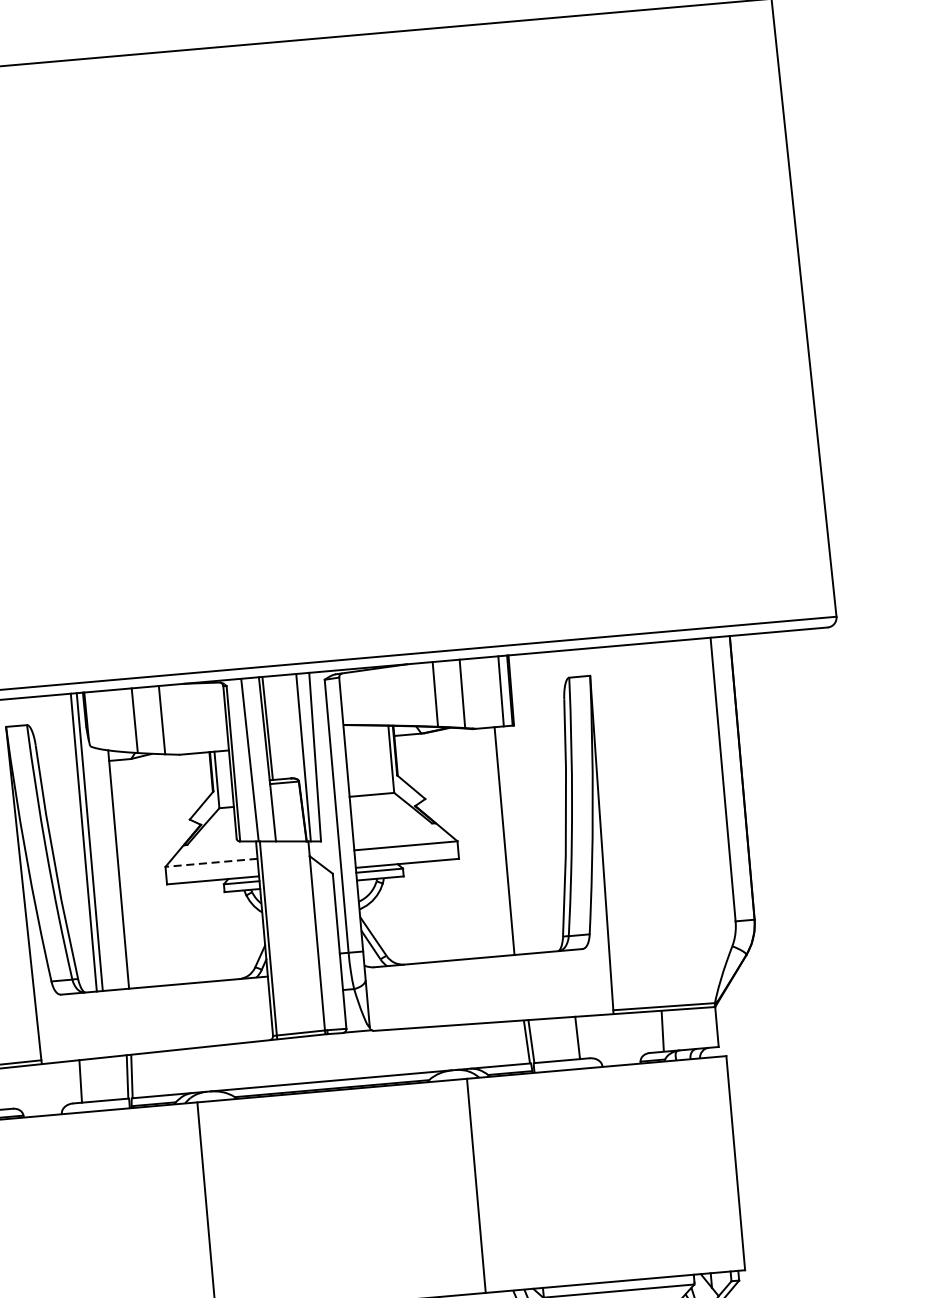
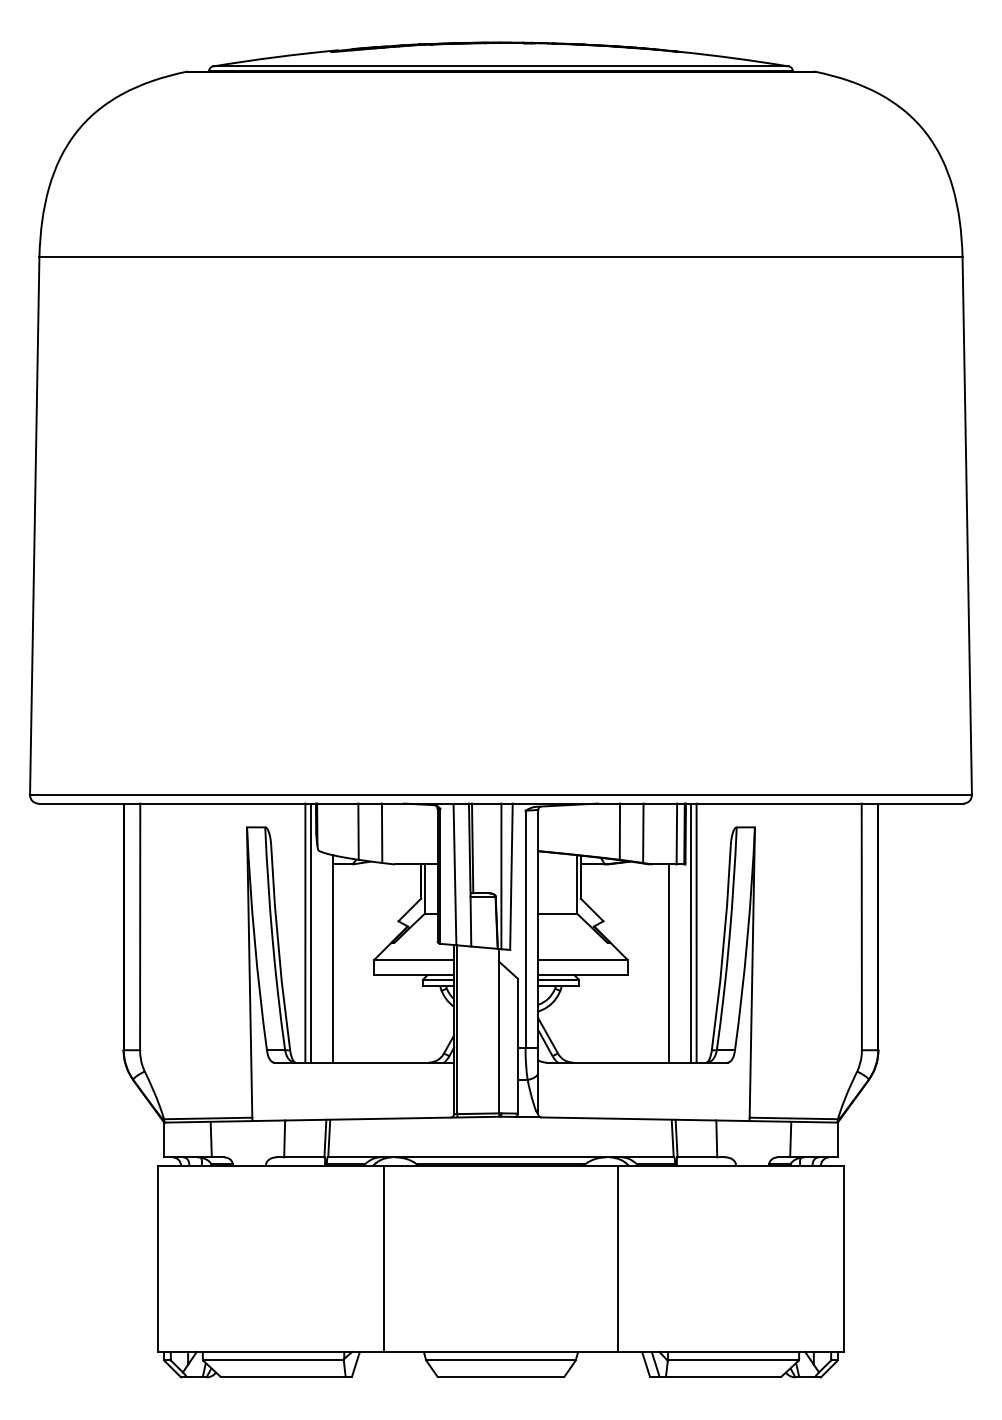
line: (533, 802) -> (696, 932), added
line: (527, 803) -> (691, 932), added
line: (210, 863) -> (413, 960), dashed -> solid

